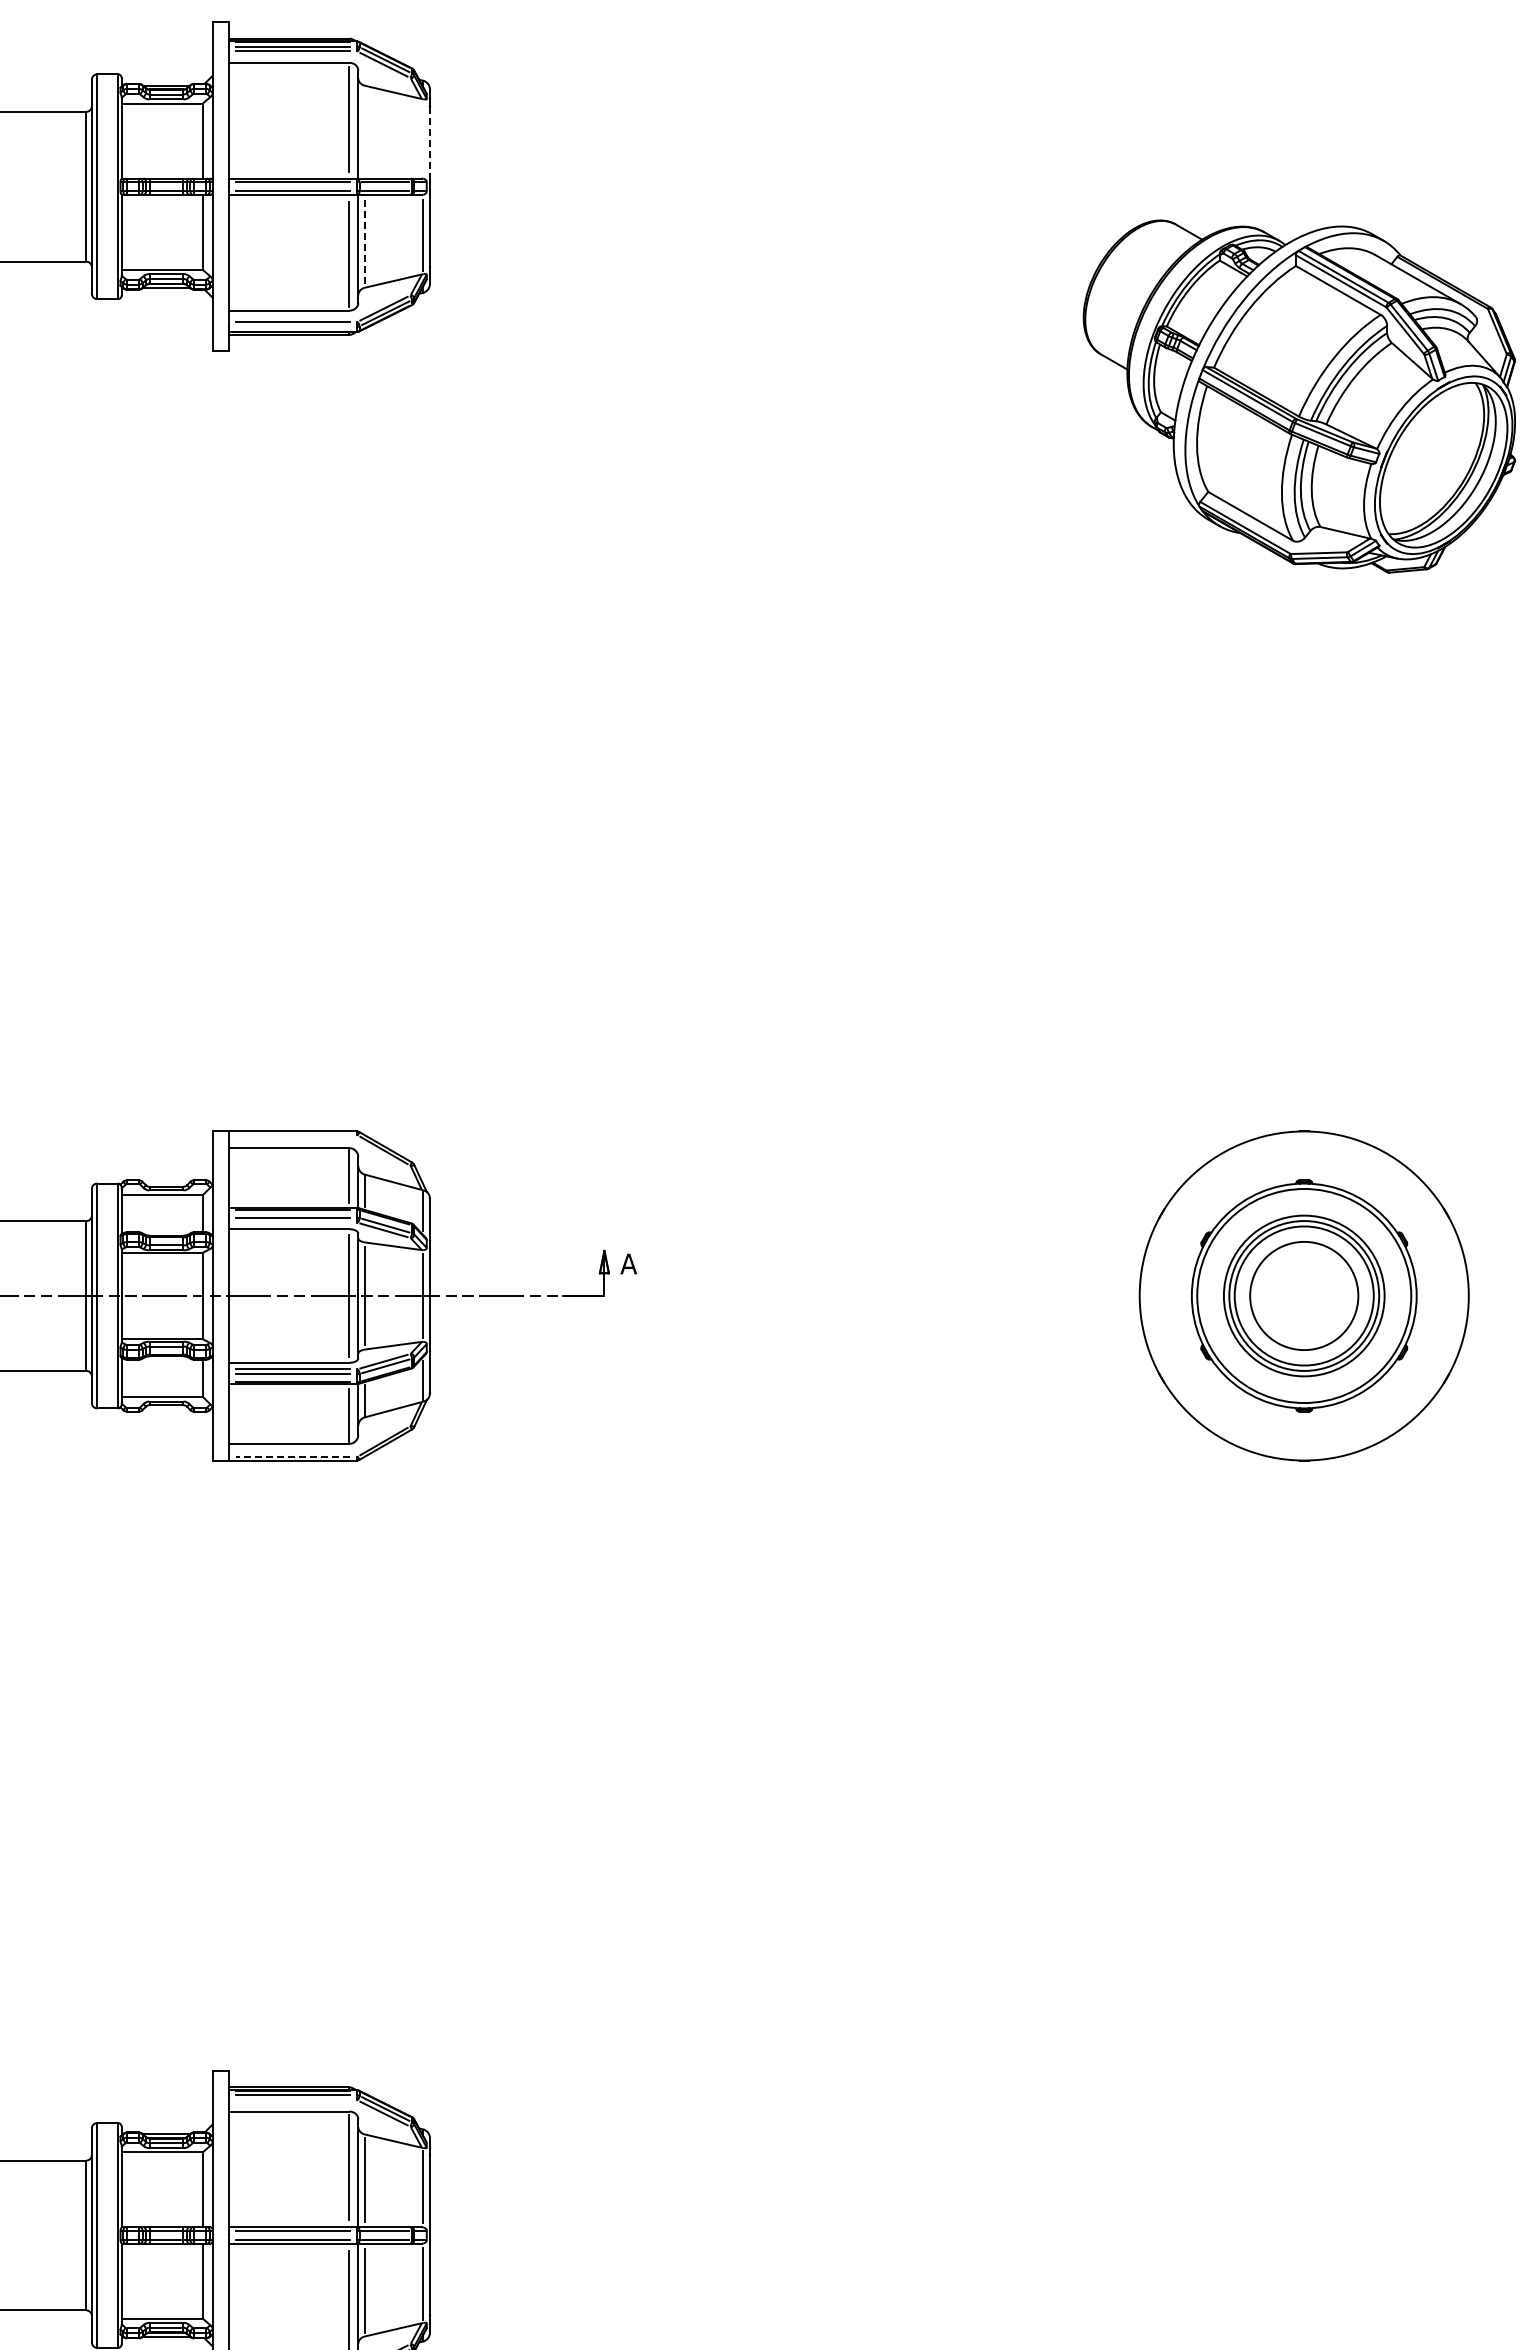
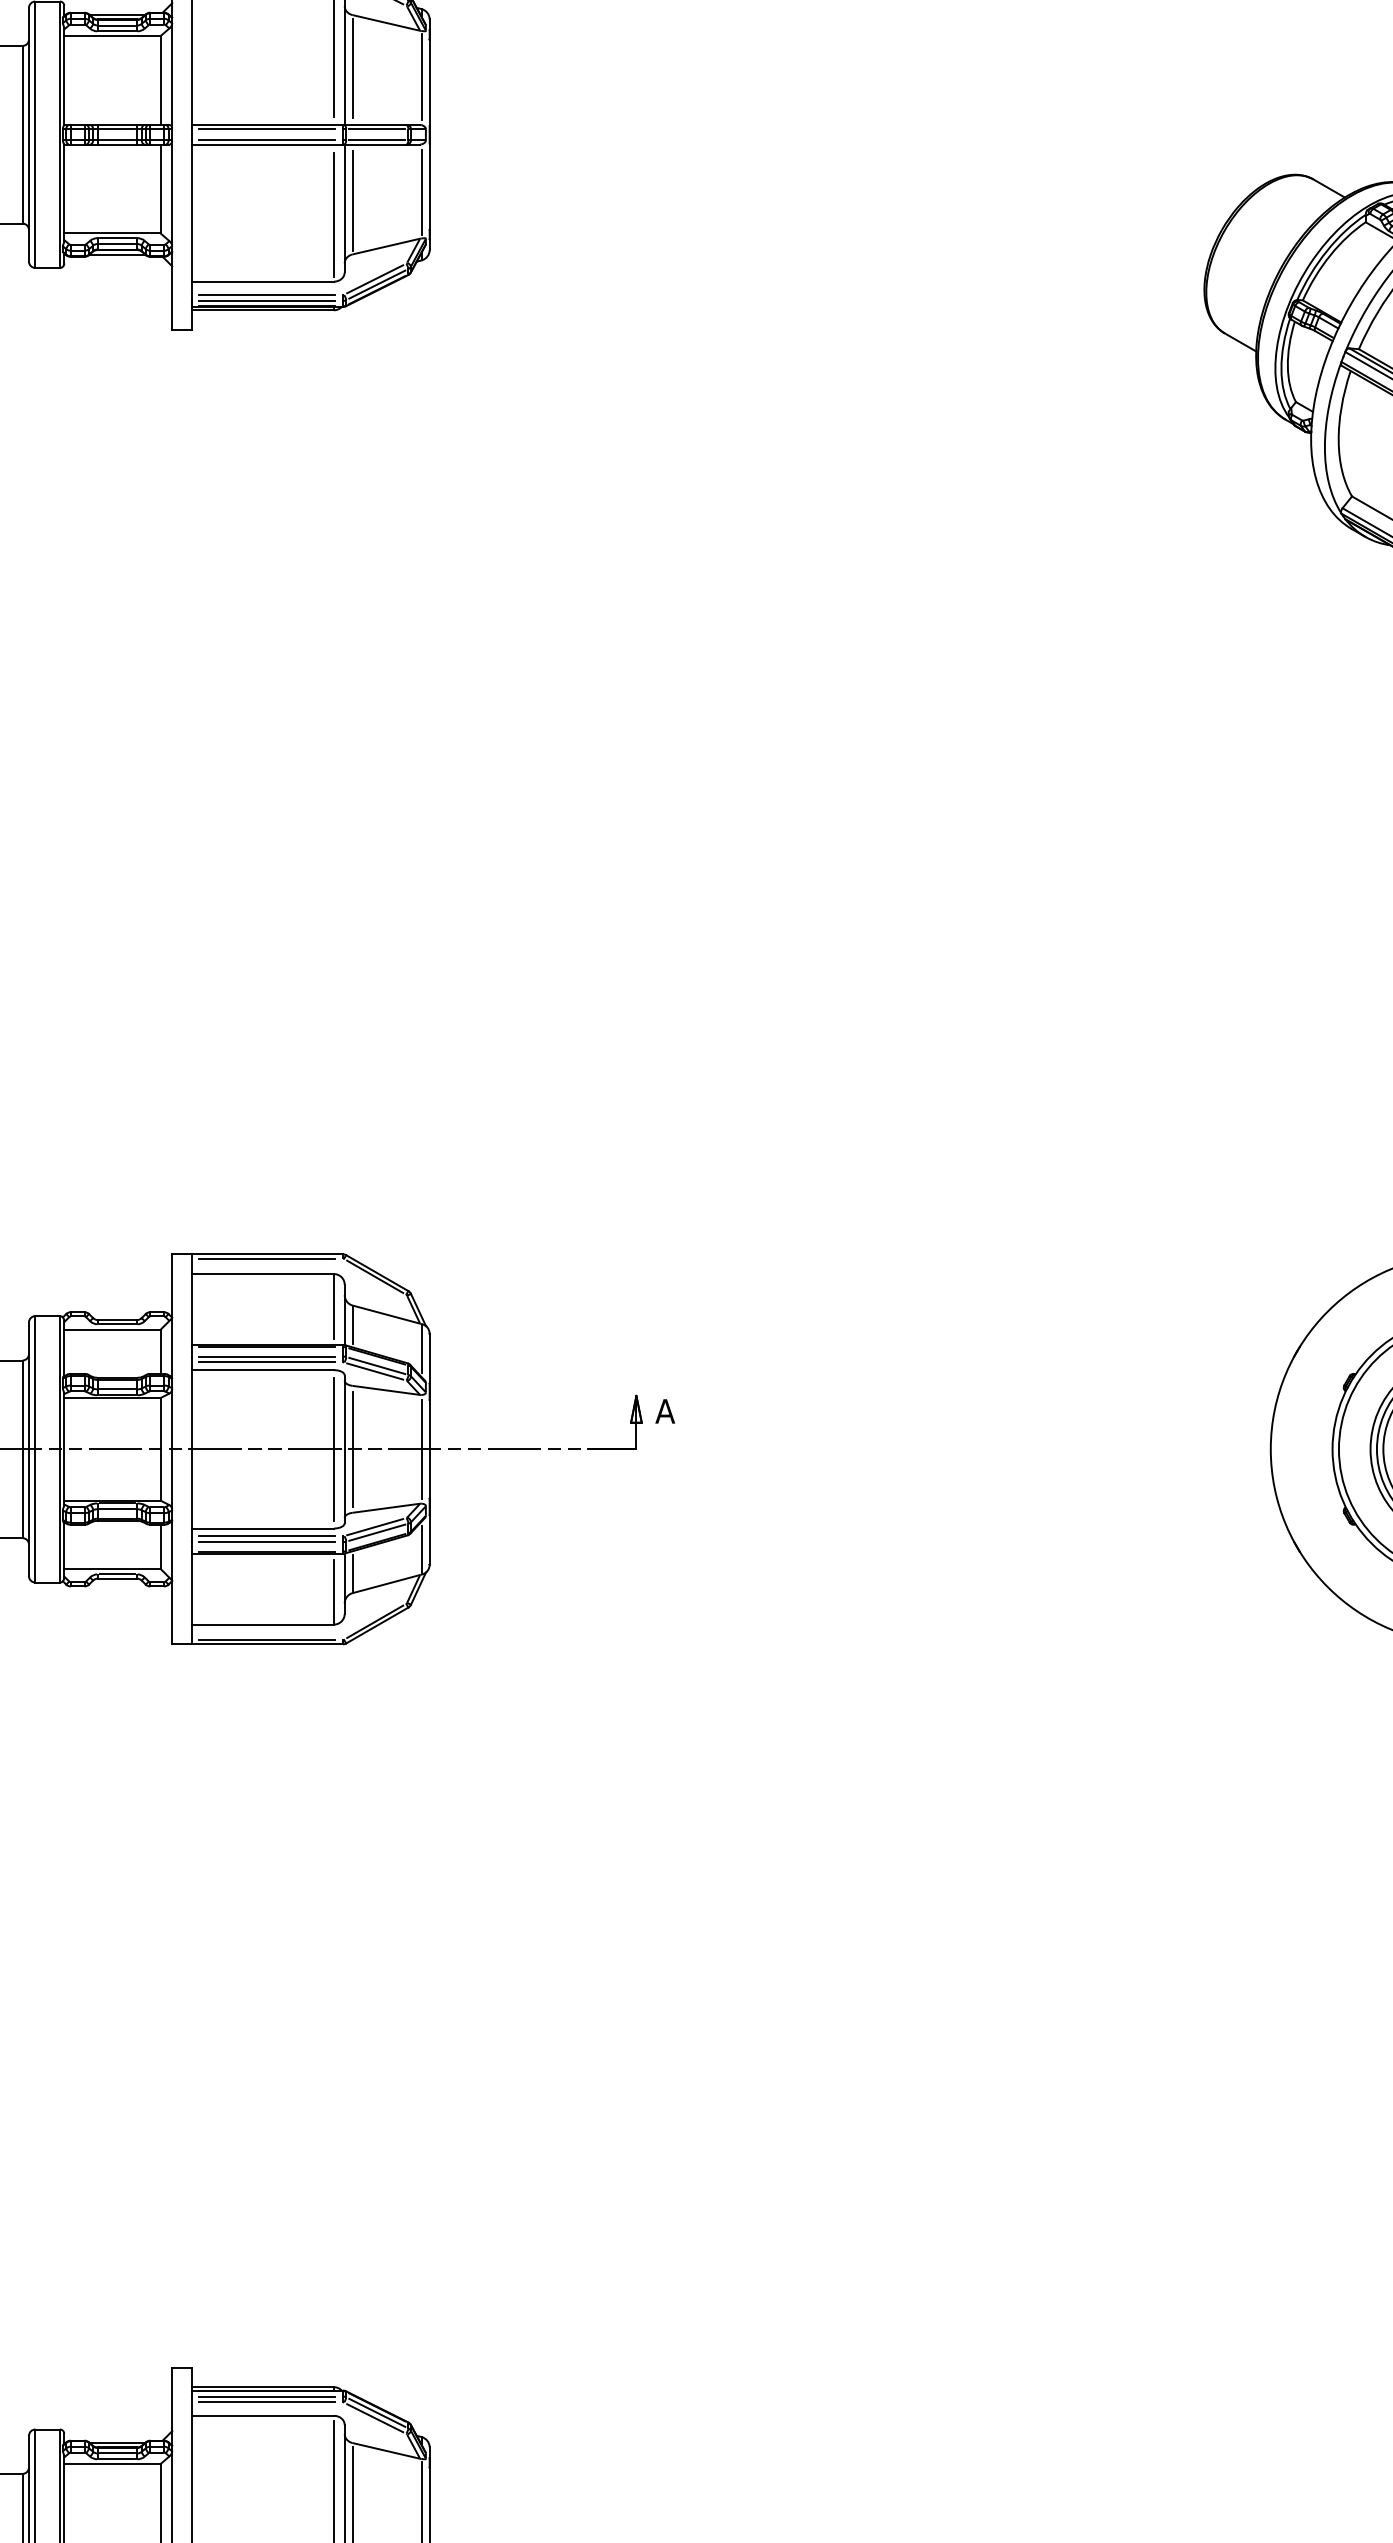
line: (364, 130) -> (352, 68), added
line: (423, 137) -> (421, 76), added
line: (429, 142) -> (429, 82), dashed -> solid
line: (364, 243) -> (352, 202), dashed -> solid
line: (292, 326) -> (266, 300), added
line: (292, 1135) -> (266, 1259), added
line: (292, 1222) -> (266, 1362), added
line: (292, 1456) -> (266, 1639), dashed -> solid
line: (292, 2100) -> (266, 2402), added

